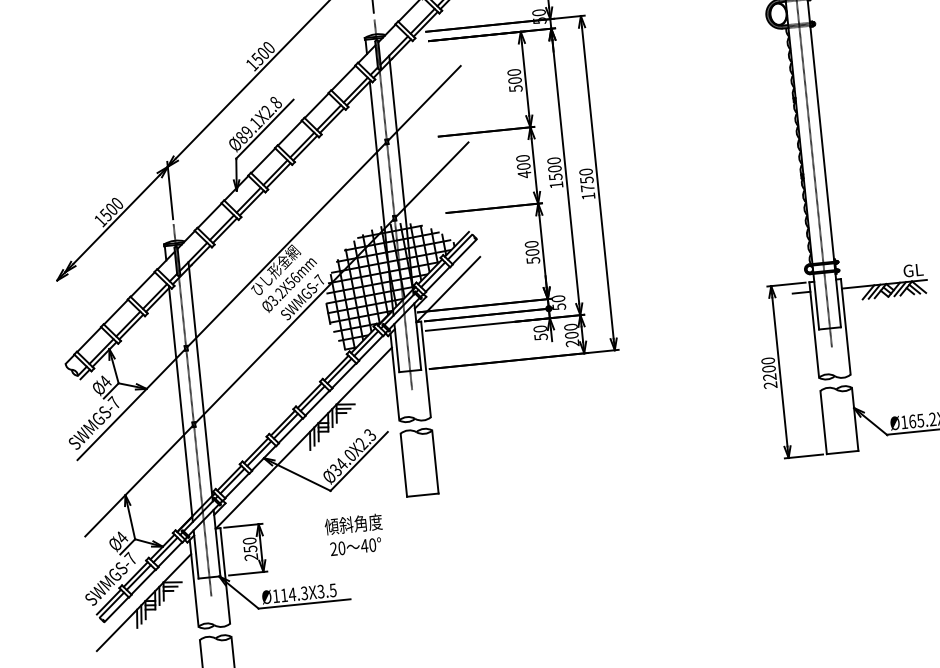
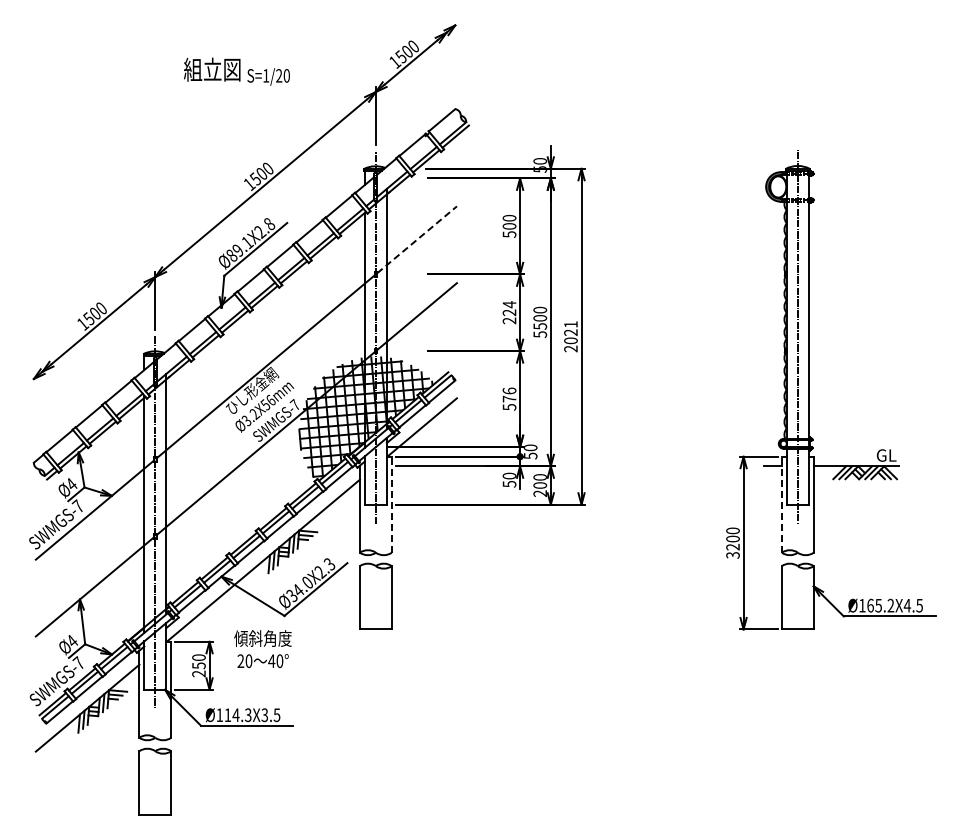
line: (424, 102) -> (417, 239), solid -> dashed
text: (523, 166) -> (509, 312), 400 -> 224
text: (586, 184) -> (570, 336), 1750 -> 2021
text: (556, 185) -> (540, 334), 1500 -> 5500
text: (532, 247) -> (509, 394), 500 -> 576
line: (813, 329) -> (781, 504), solid -> dashed
line: (425, 369) -> (391, 504), solid -> dashed
text: (771, 385) -> (733, 555), 2200 -> 3200
text: (354, 535) -> (262, 649), moved

